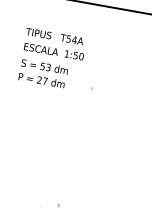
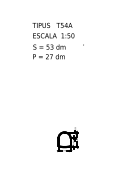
text: (52, 58) -> (53, 40), moved

